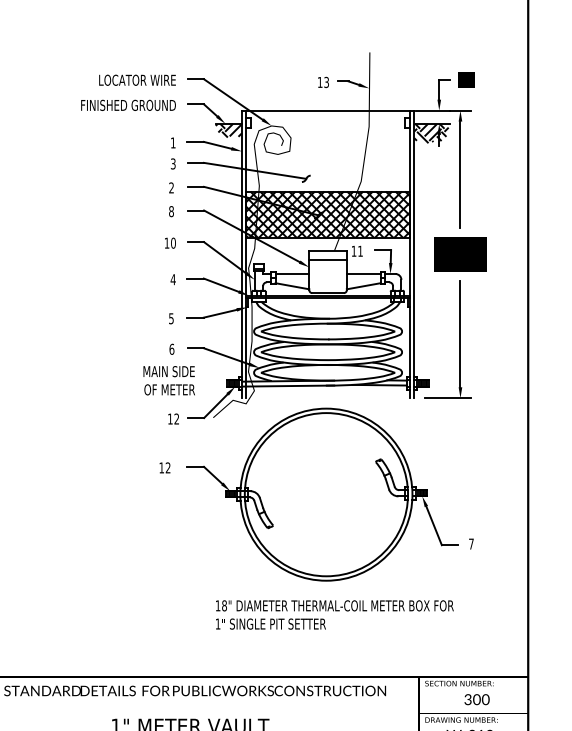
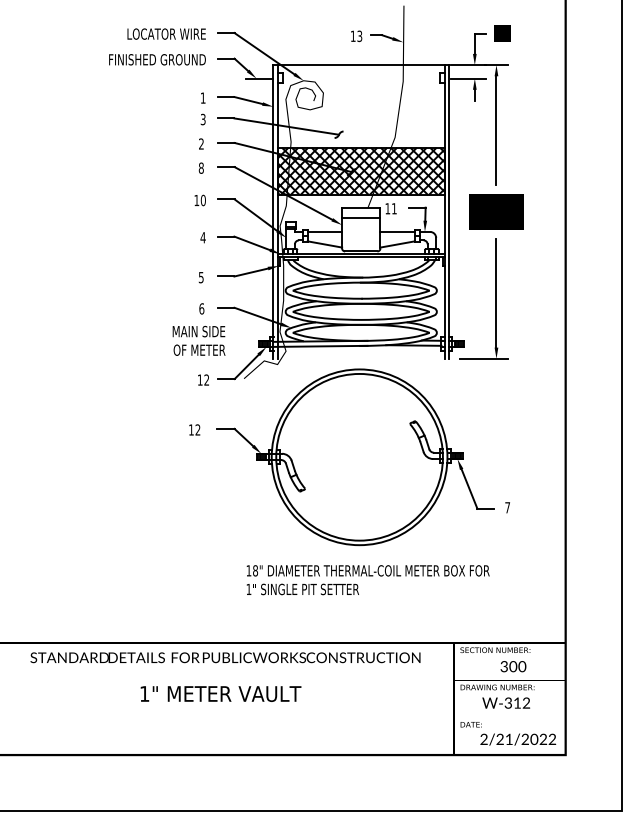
hatch: (228, 130) -> (259, 85), removed
hatch: (431, 133) -> (466, 88), removed

